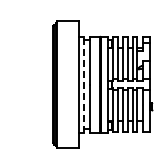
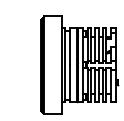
line: (84, 84) -> (65, 65), dashed -> solid

